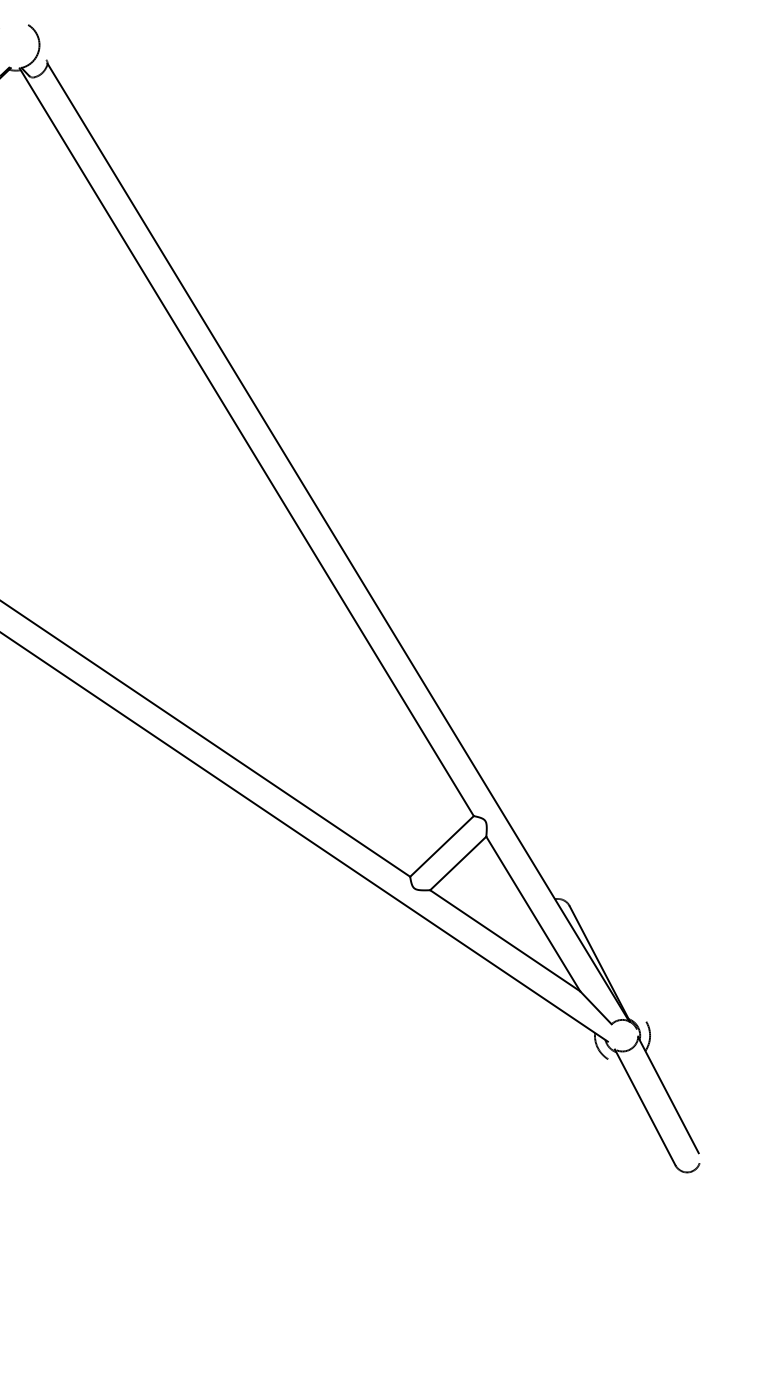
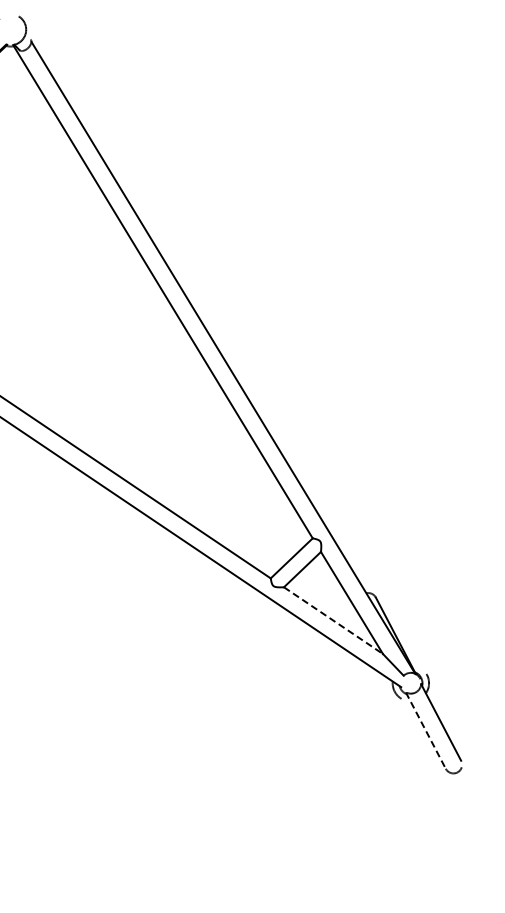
line: (505, 940) -> (333, 620), solid -> dashed
line: (646, 1108) -> (426, 731), solid -> dashed

